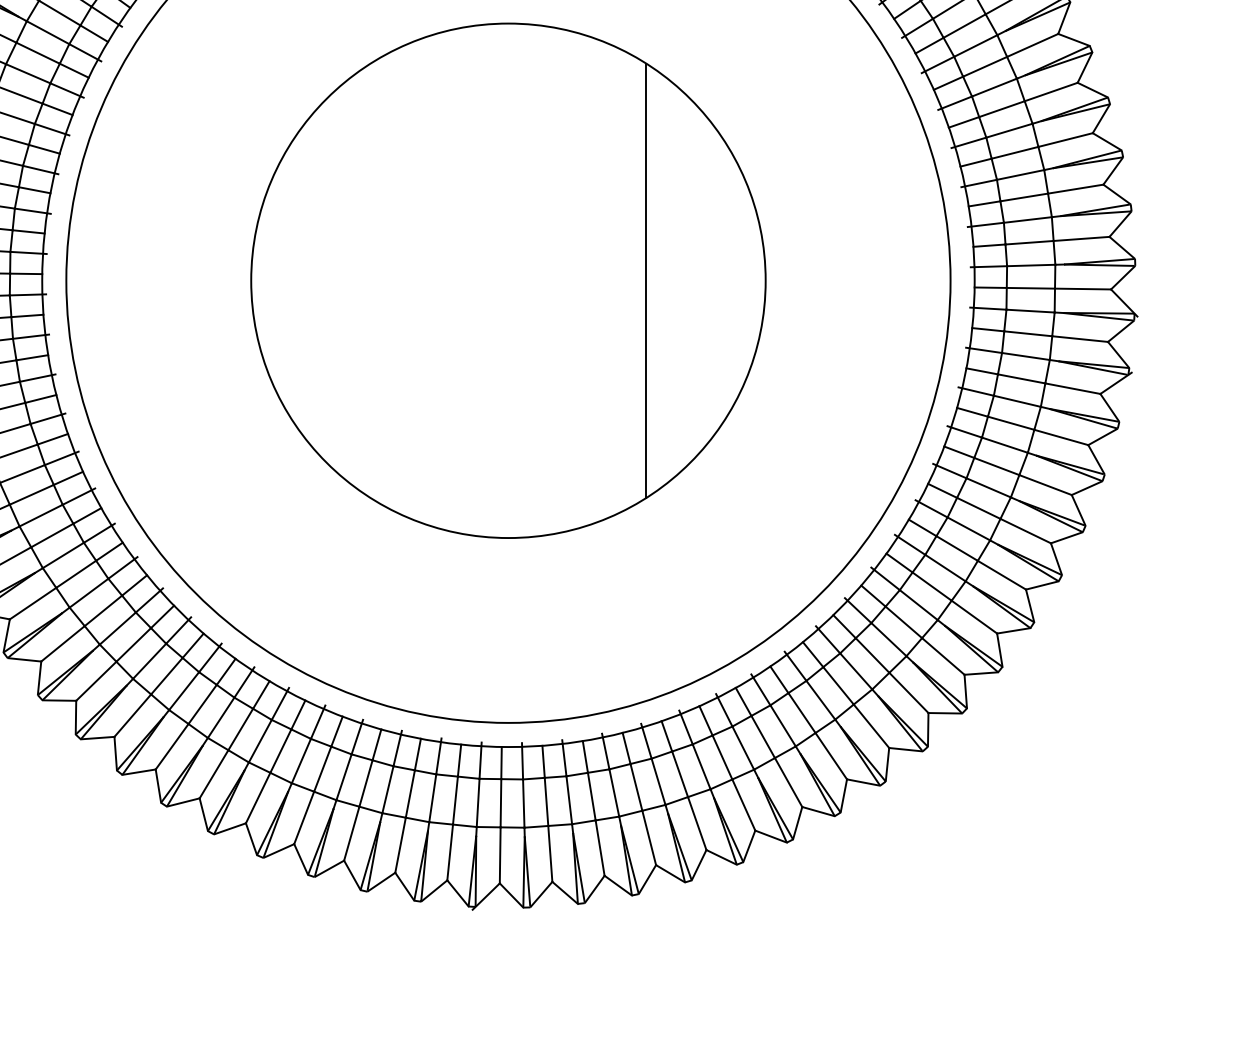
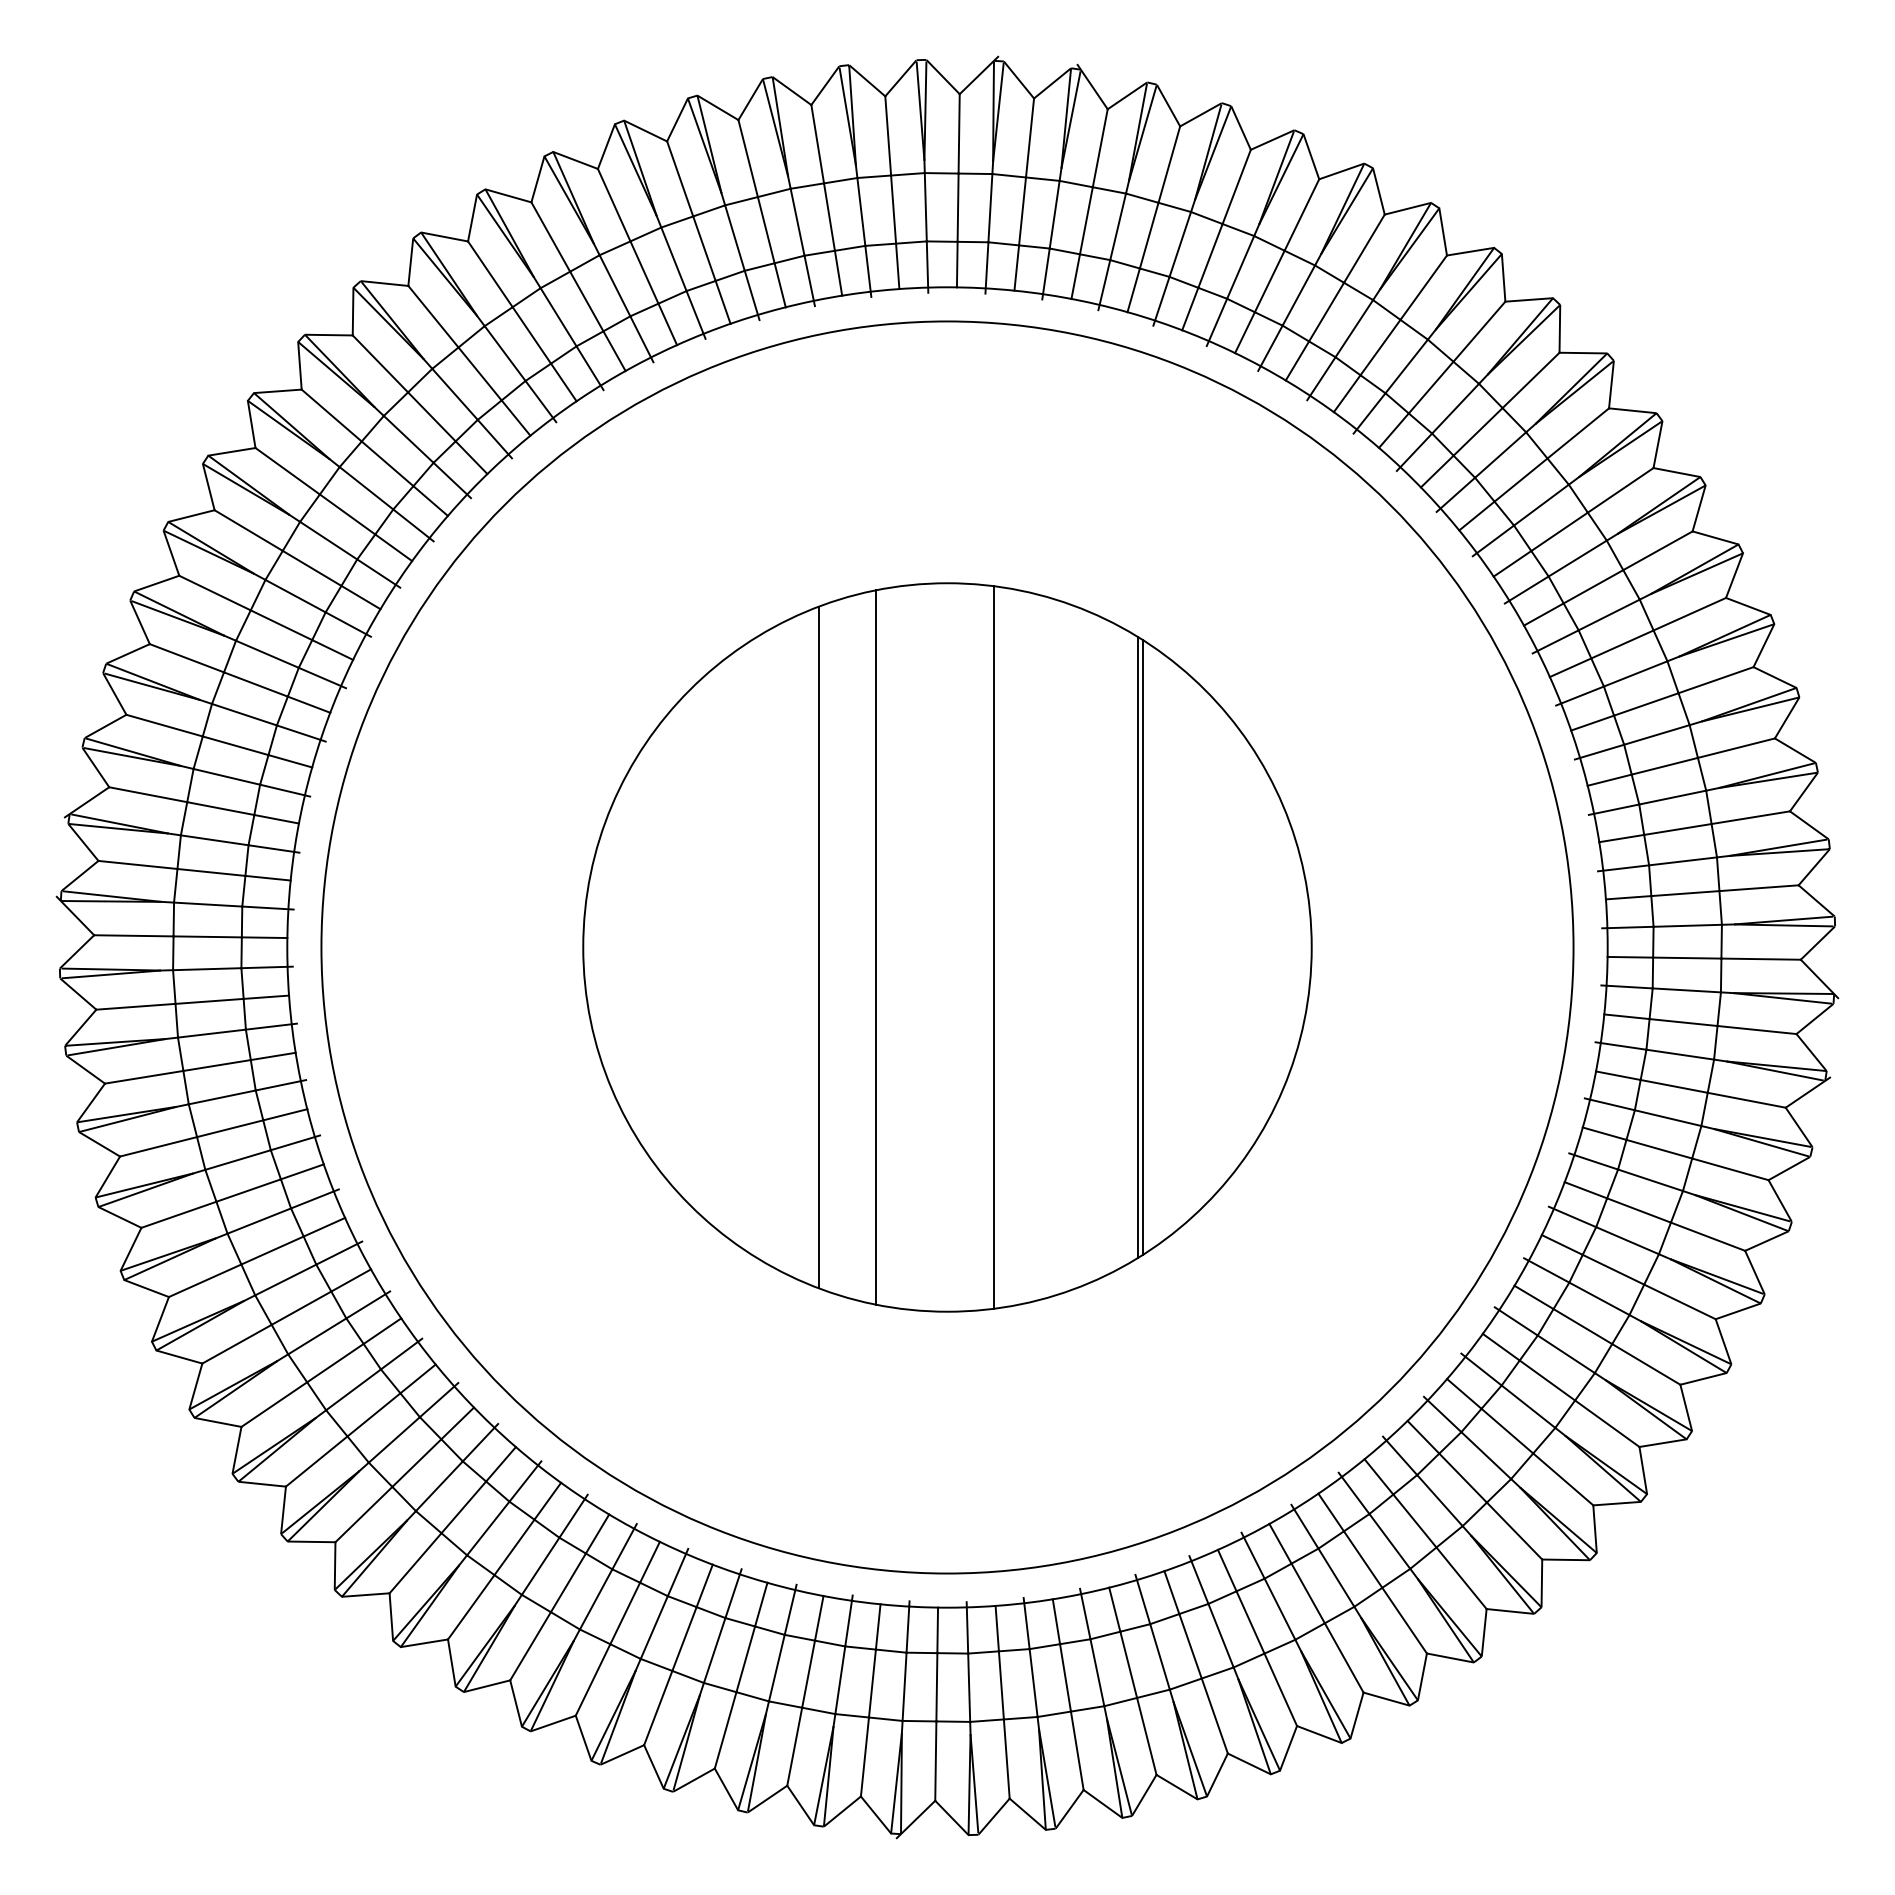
line: (418, 280) -> (819, 947), added
line: (457, 280) -> (875, 947), added
line: (541, 280) -> (994, 947), added
line: (642, 280) -> (1137, 947), added

